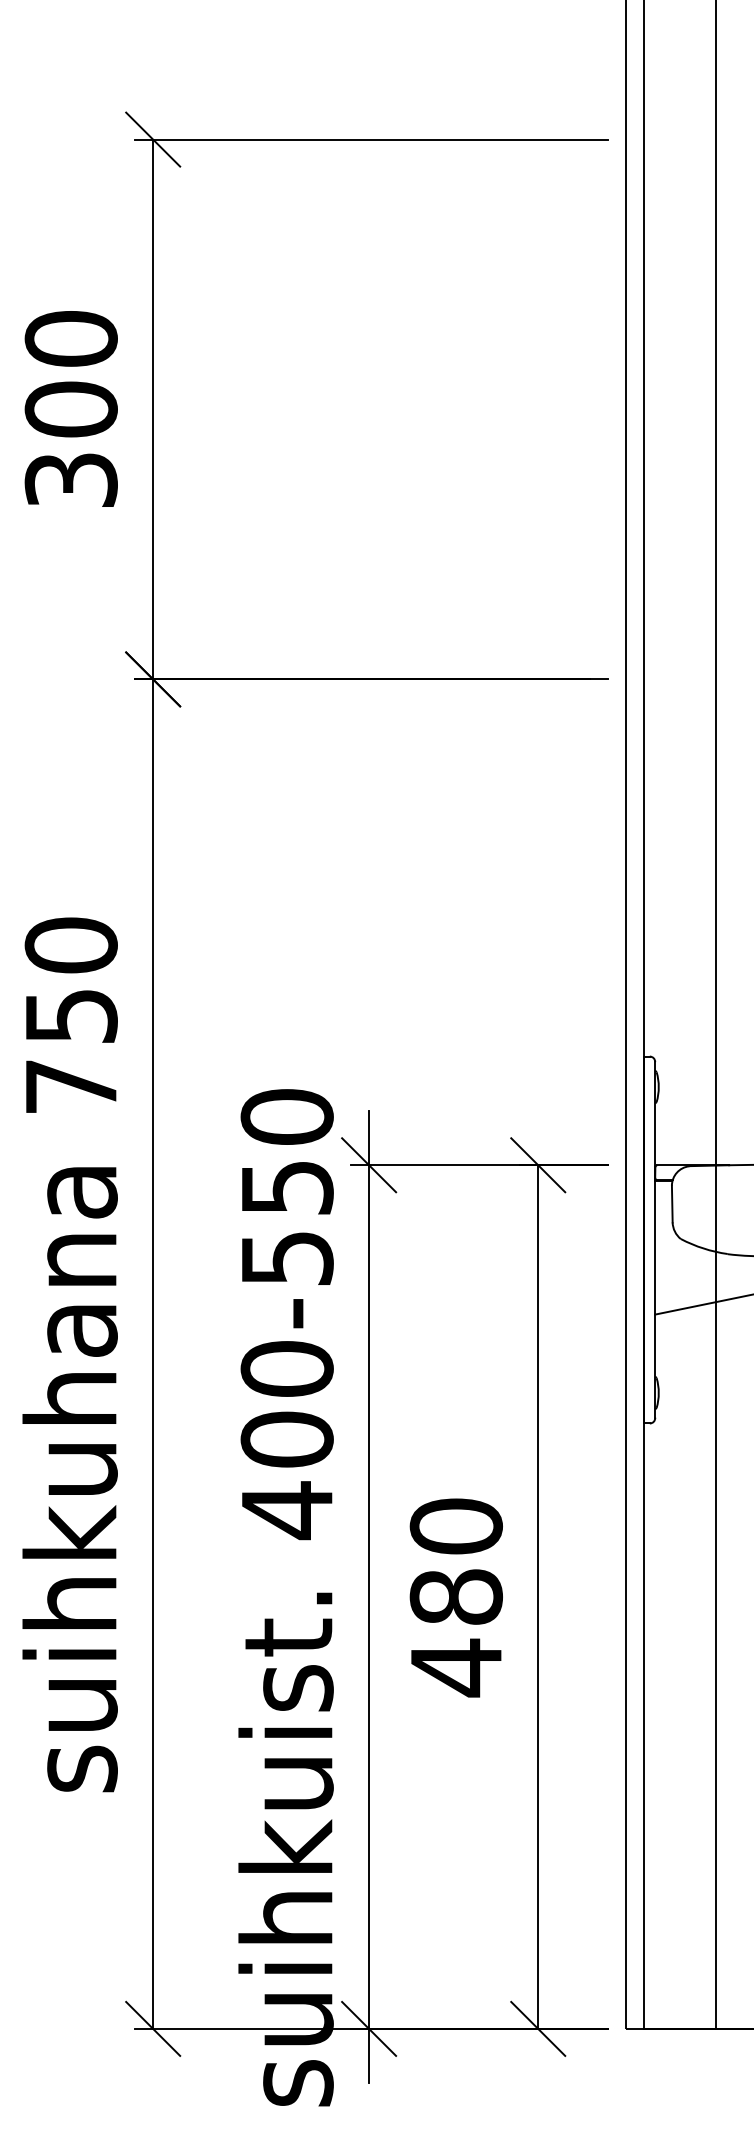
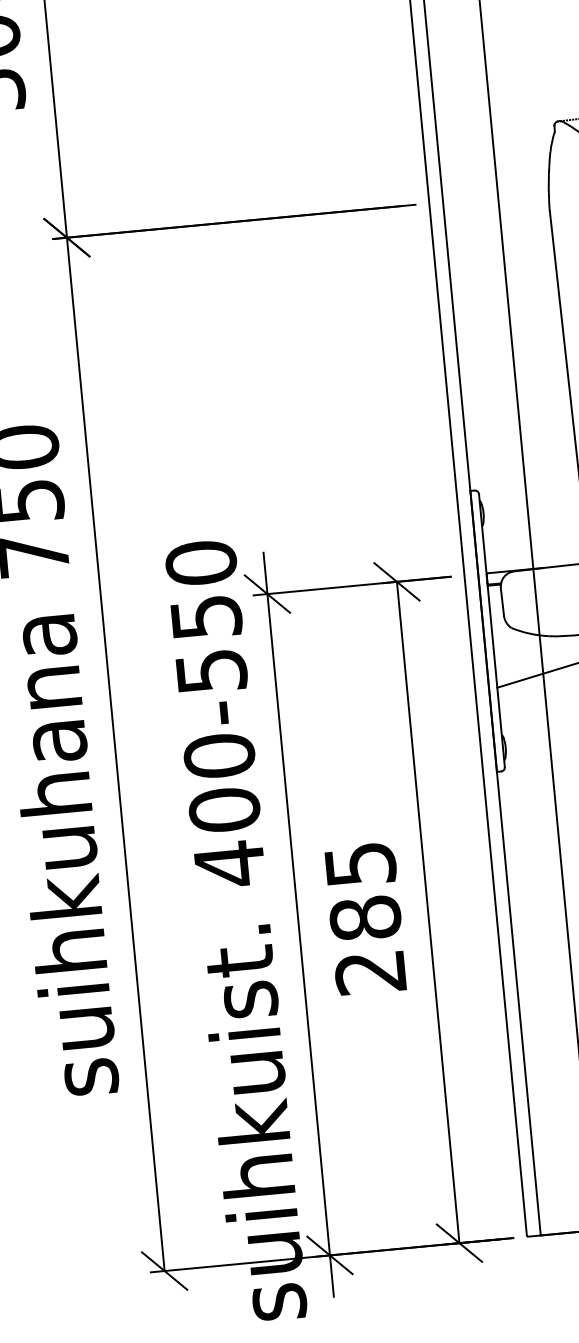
text: (455, 1597) -> (364, 918), 480 -> 285

